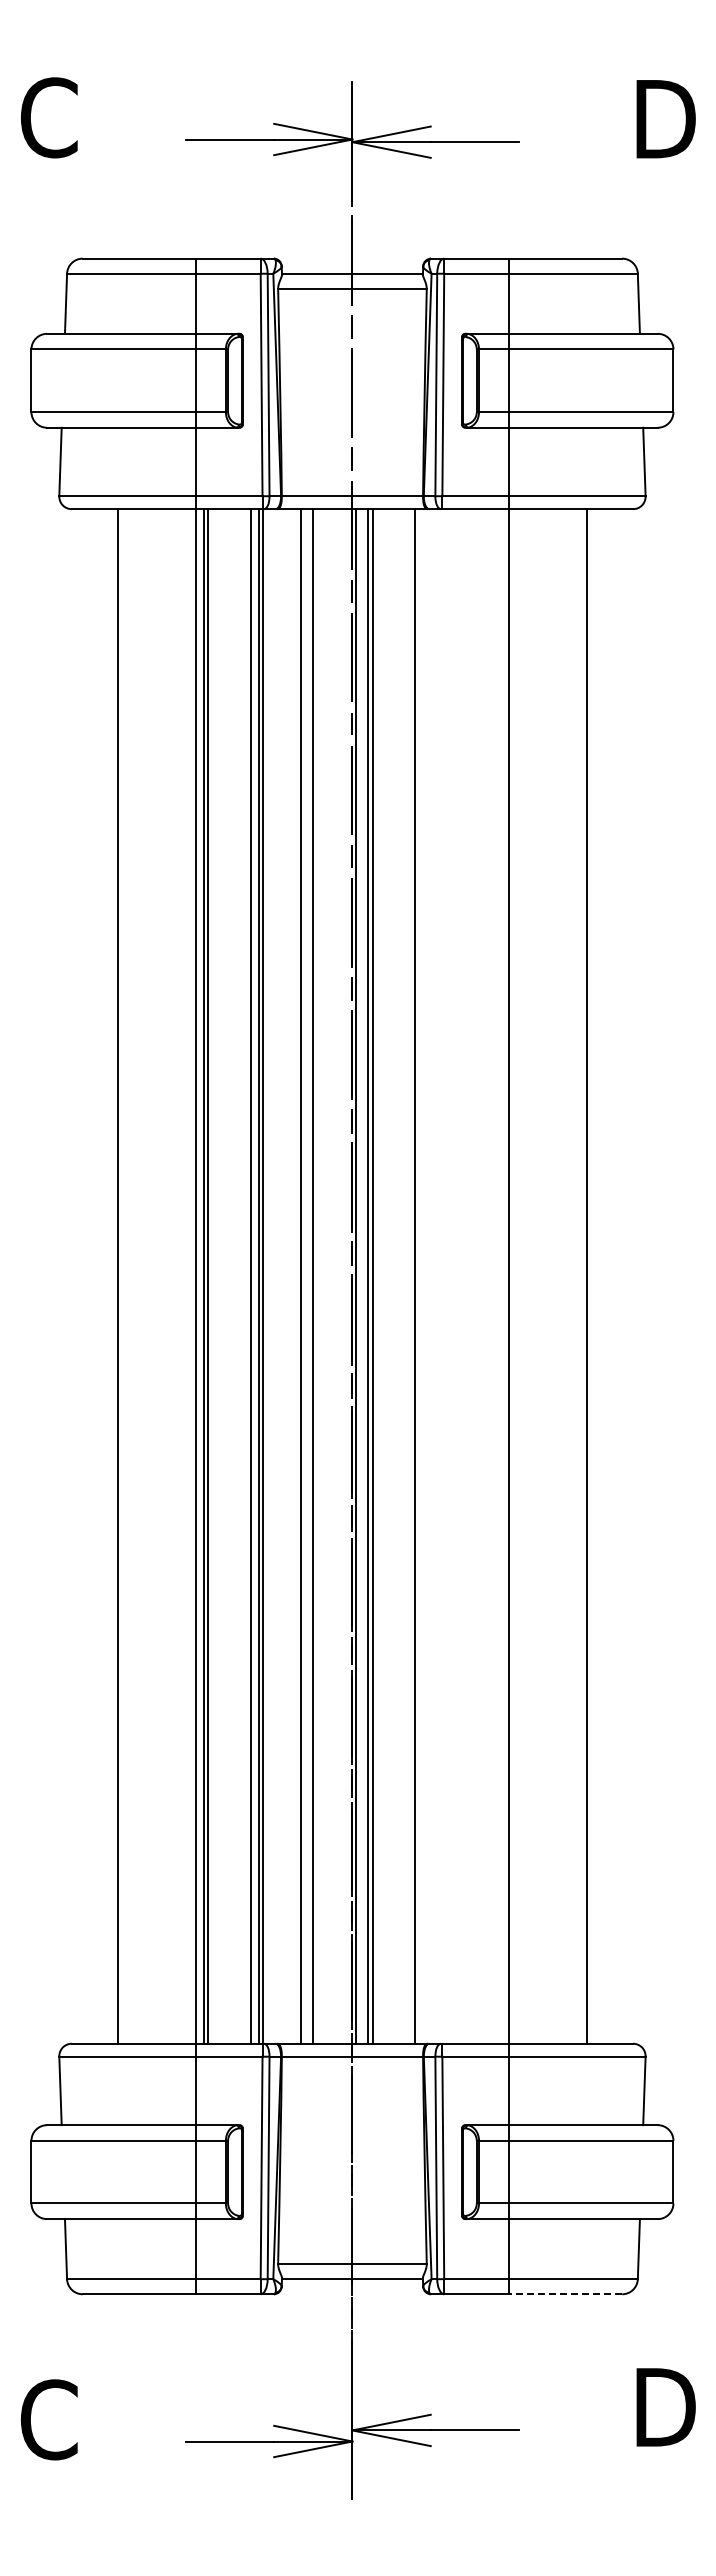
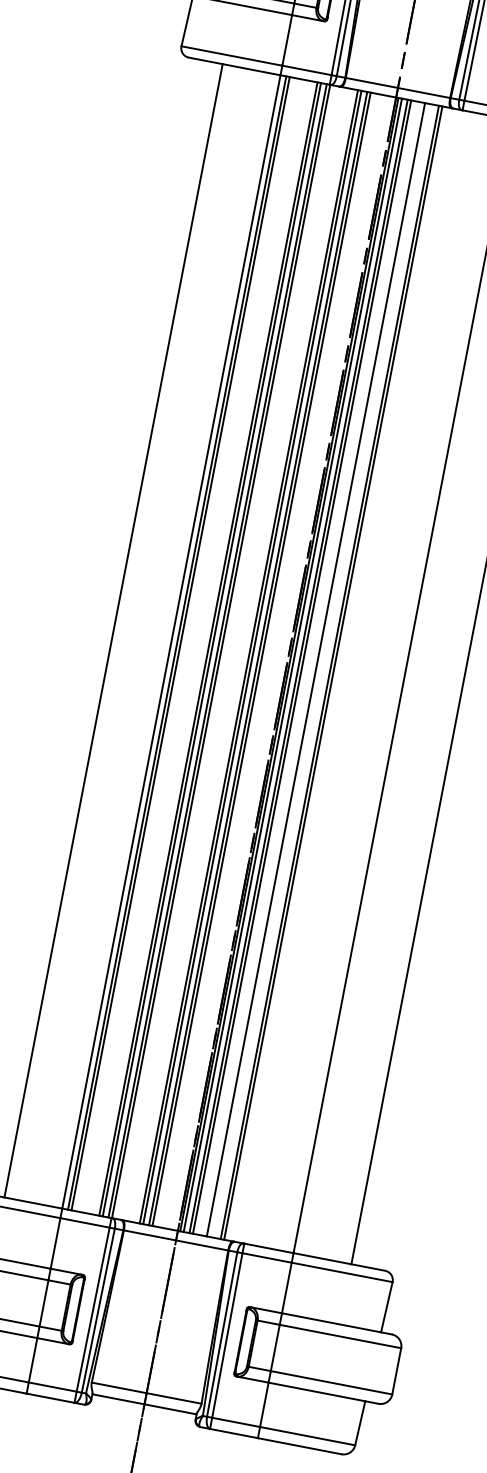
line: (245, 1276) -> (208, 649), added
line: (305, 1276) -> (252, 657), added
line: (318, 1276) -> (261, 659), added
line: (360, 1276) -> (292, 665), added
line: (391, 1276) -> (315, 669), added
line: (410, 1276) -> (329, 672), added
line: (565, 2294) -> (299, 1446), dashed -> solid

